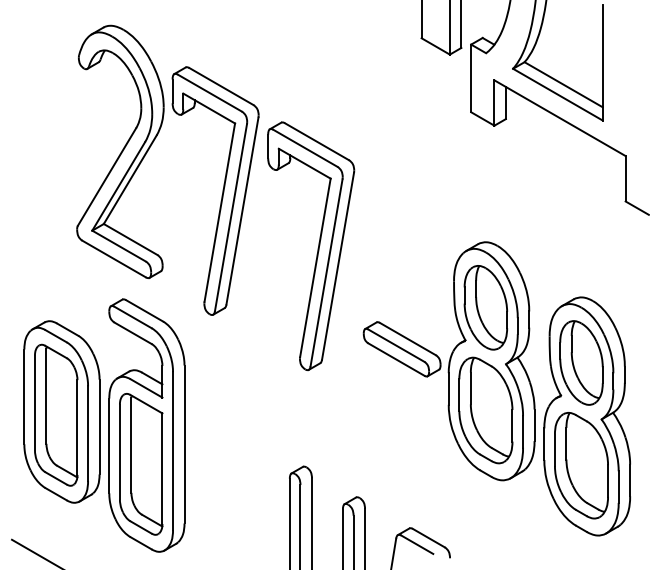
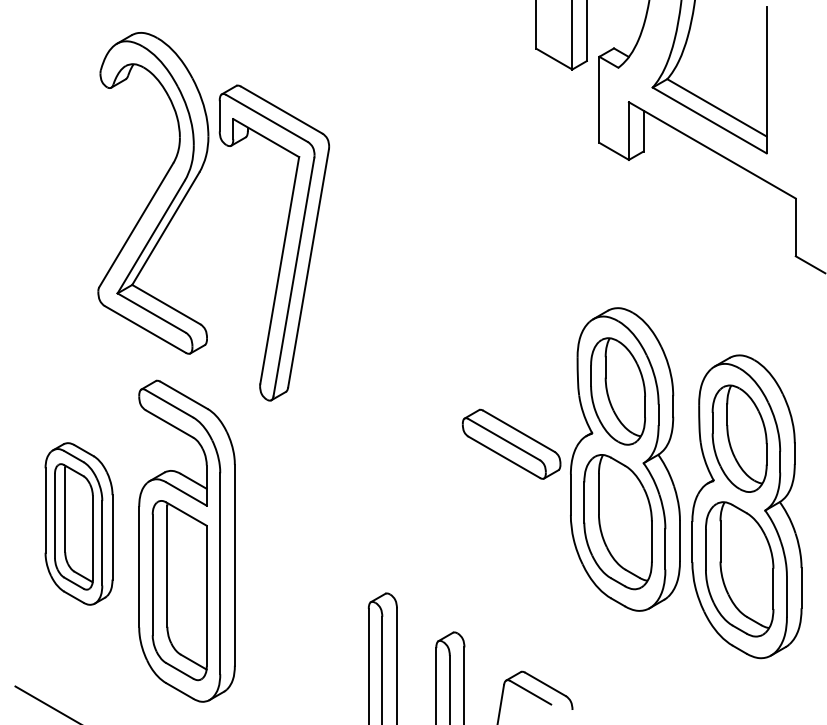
part: (317, 248) -> (403, 316), removed
part: (61, 411) -> (78, 523), size x0.7
part: (586, 416) -> (746, 506), moved

